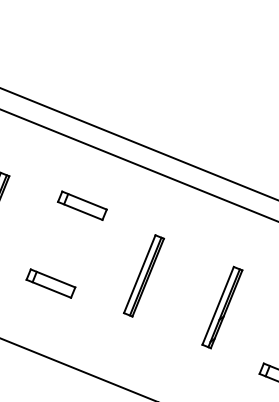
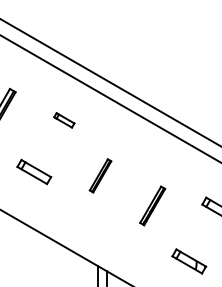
part: (82, 206) -> (64, 120), size x0.6
part: (143, 275) -> (100, 175), size x0.6
part: (221, 307) -> (152, 205), size x0.7

